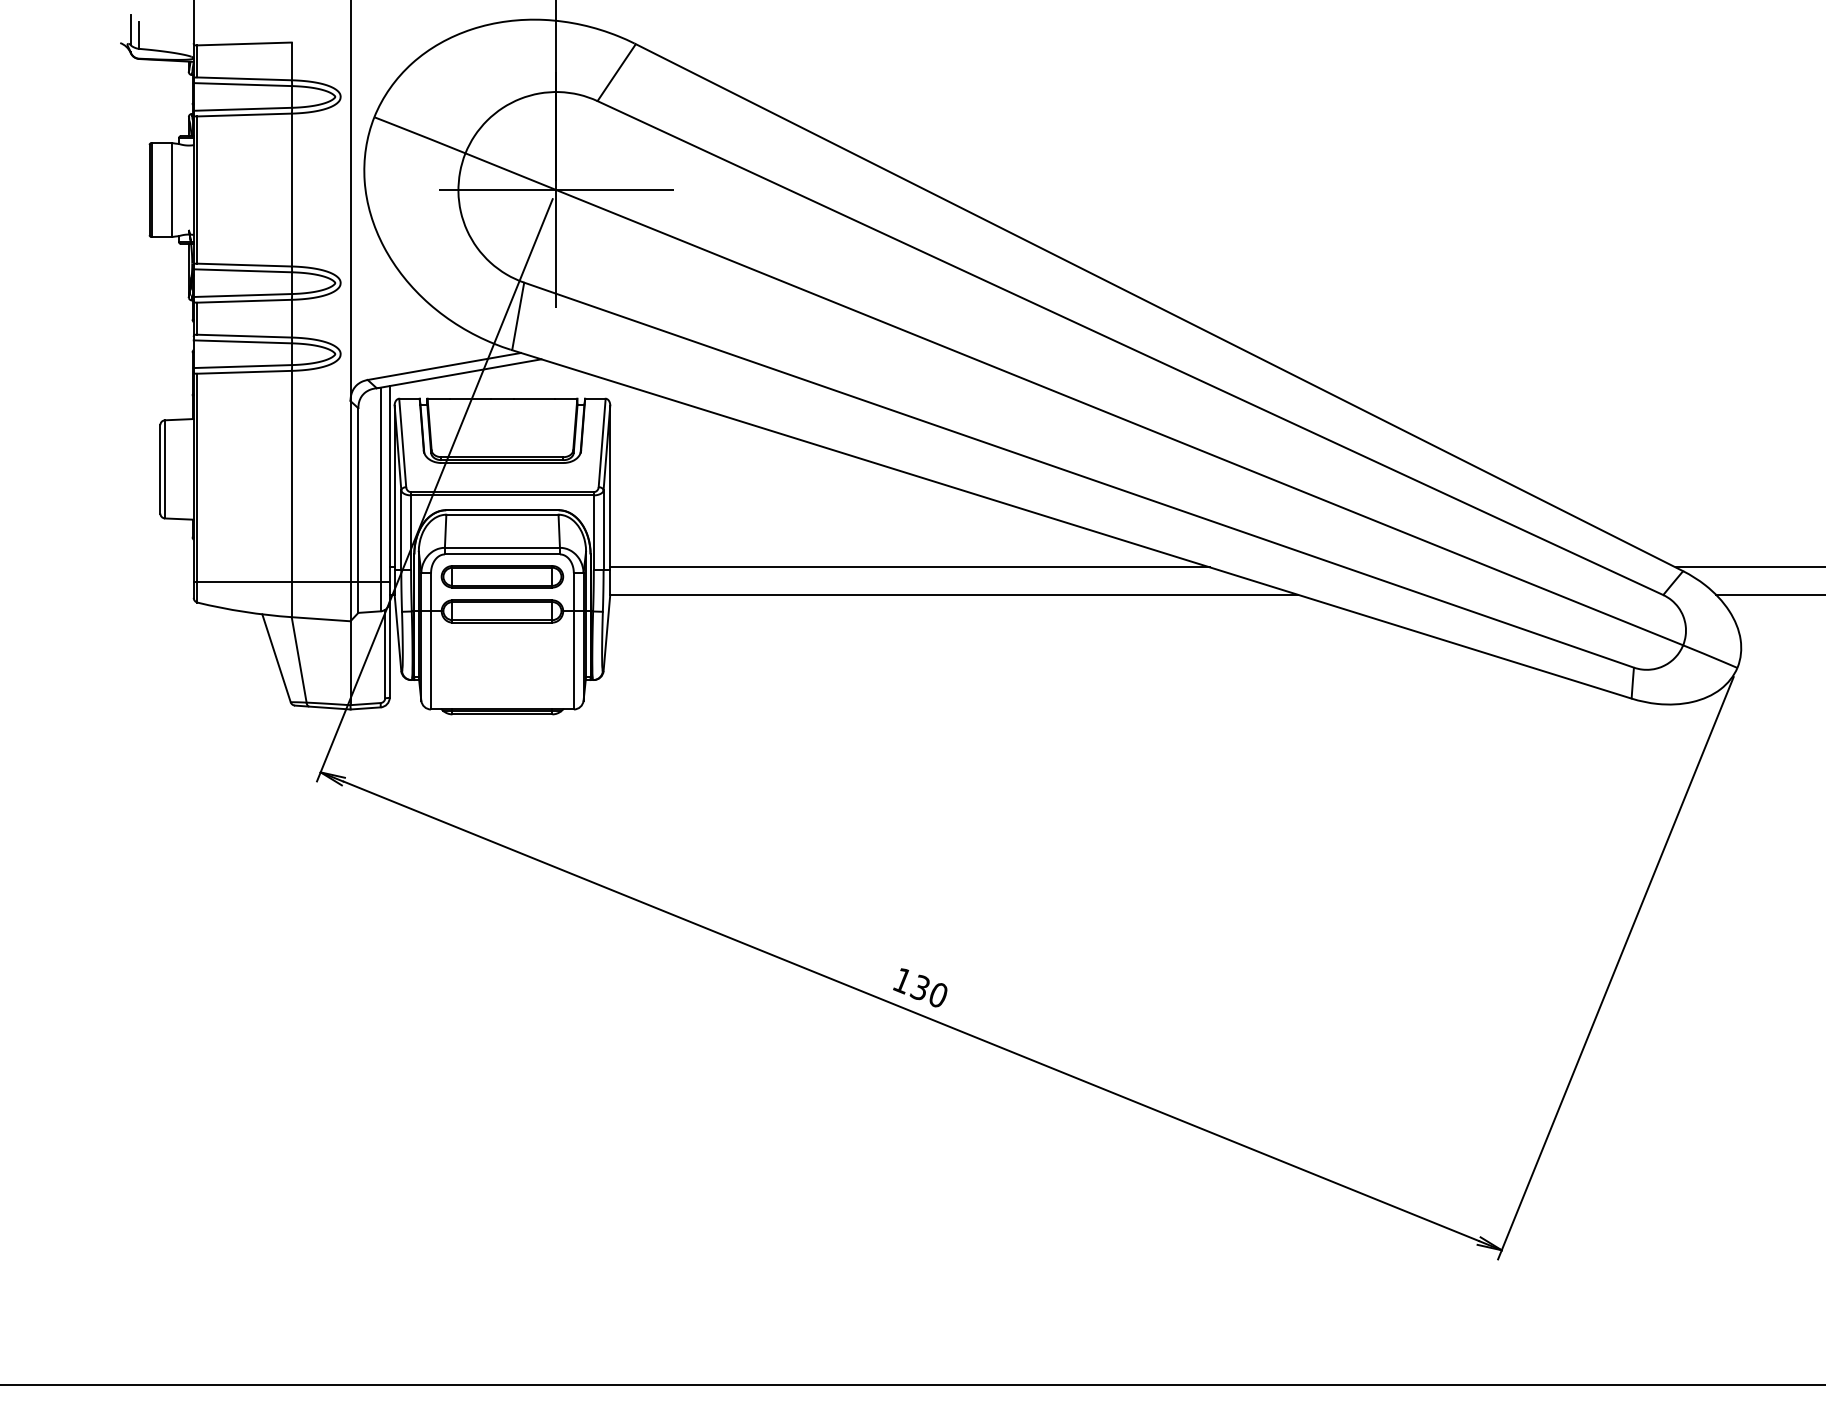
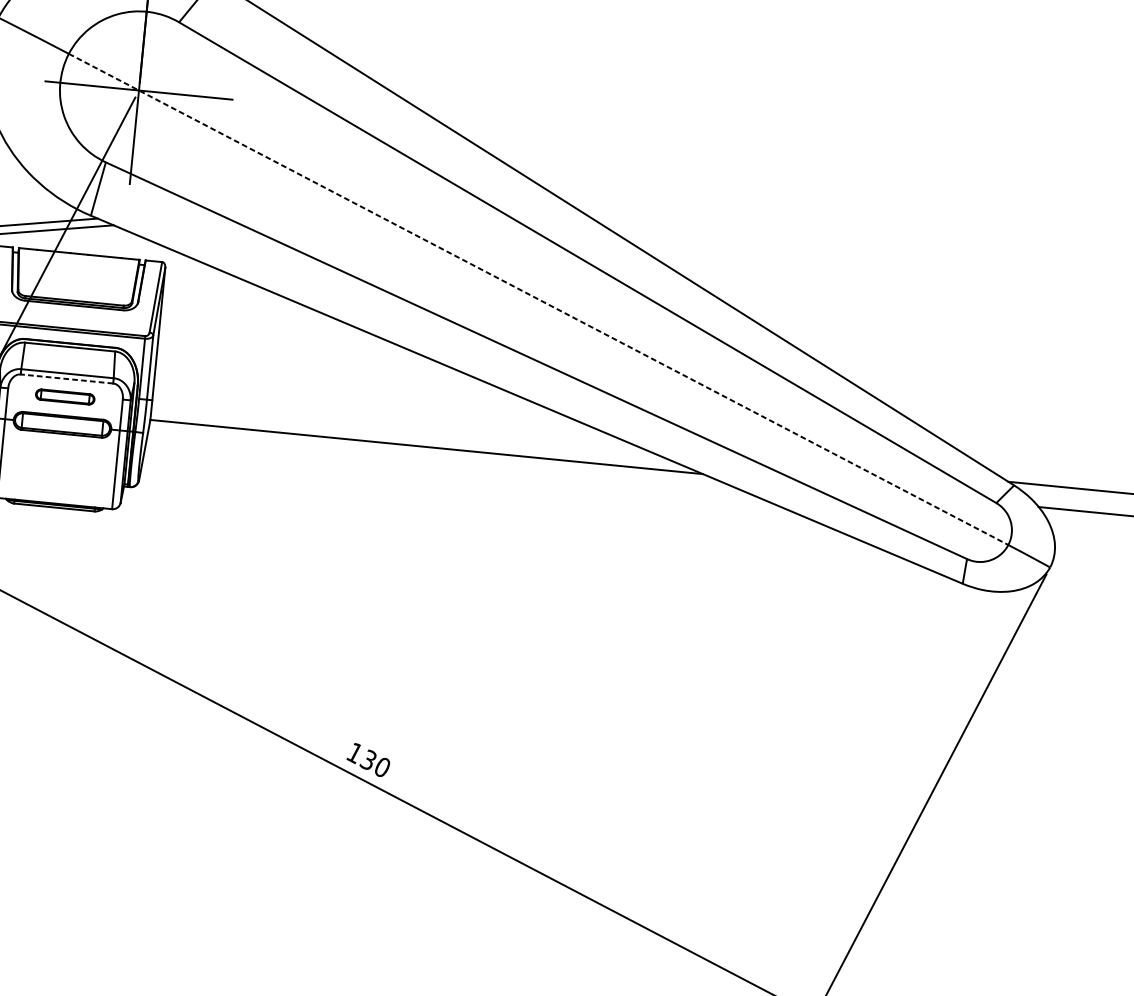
line: (1074, 399) -> (538, 299), solid -> dashed
line: (502, 554) -> (67, 379), solid -> dashed
line: (909, 567) -> (392, 421), removed
part: (502, 576) -> (65, 396), size x0.6

